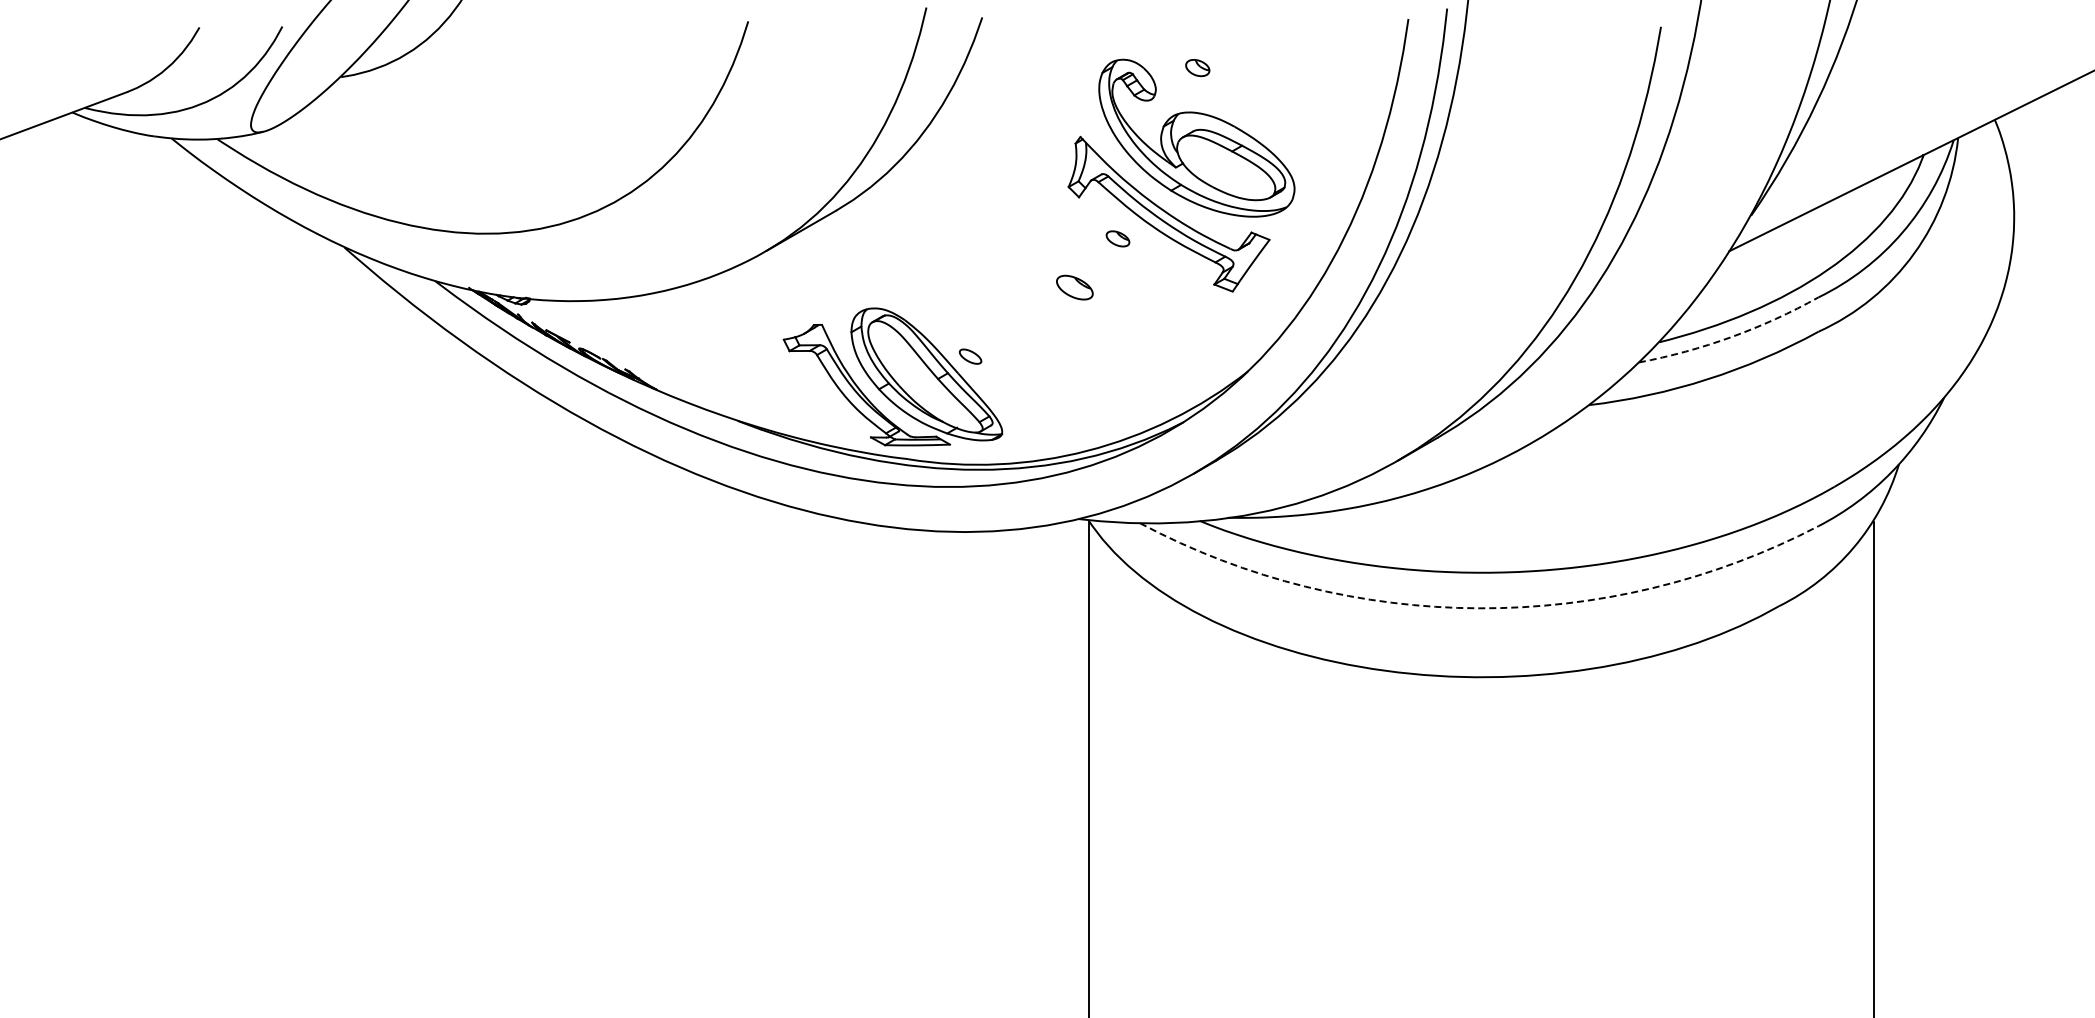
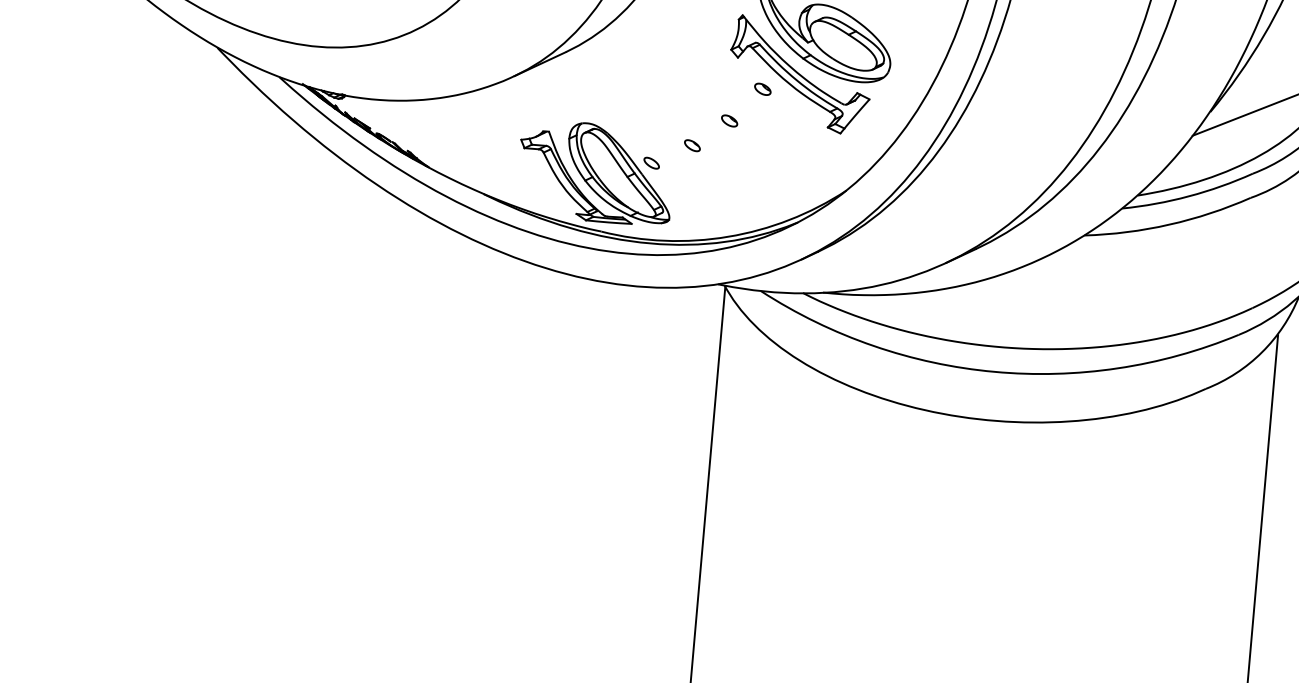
part: (1075, 287) -> (729, 120), size x0.62
part: (1025, 326) -> (692, 145), added
arc: (1731, 337) -> (1188, 196), dashed -> solid
arc: (1479, 608) -> (994, 372), dashed -> solid

